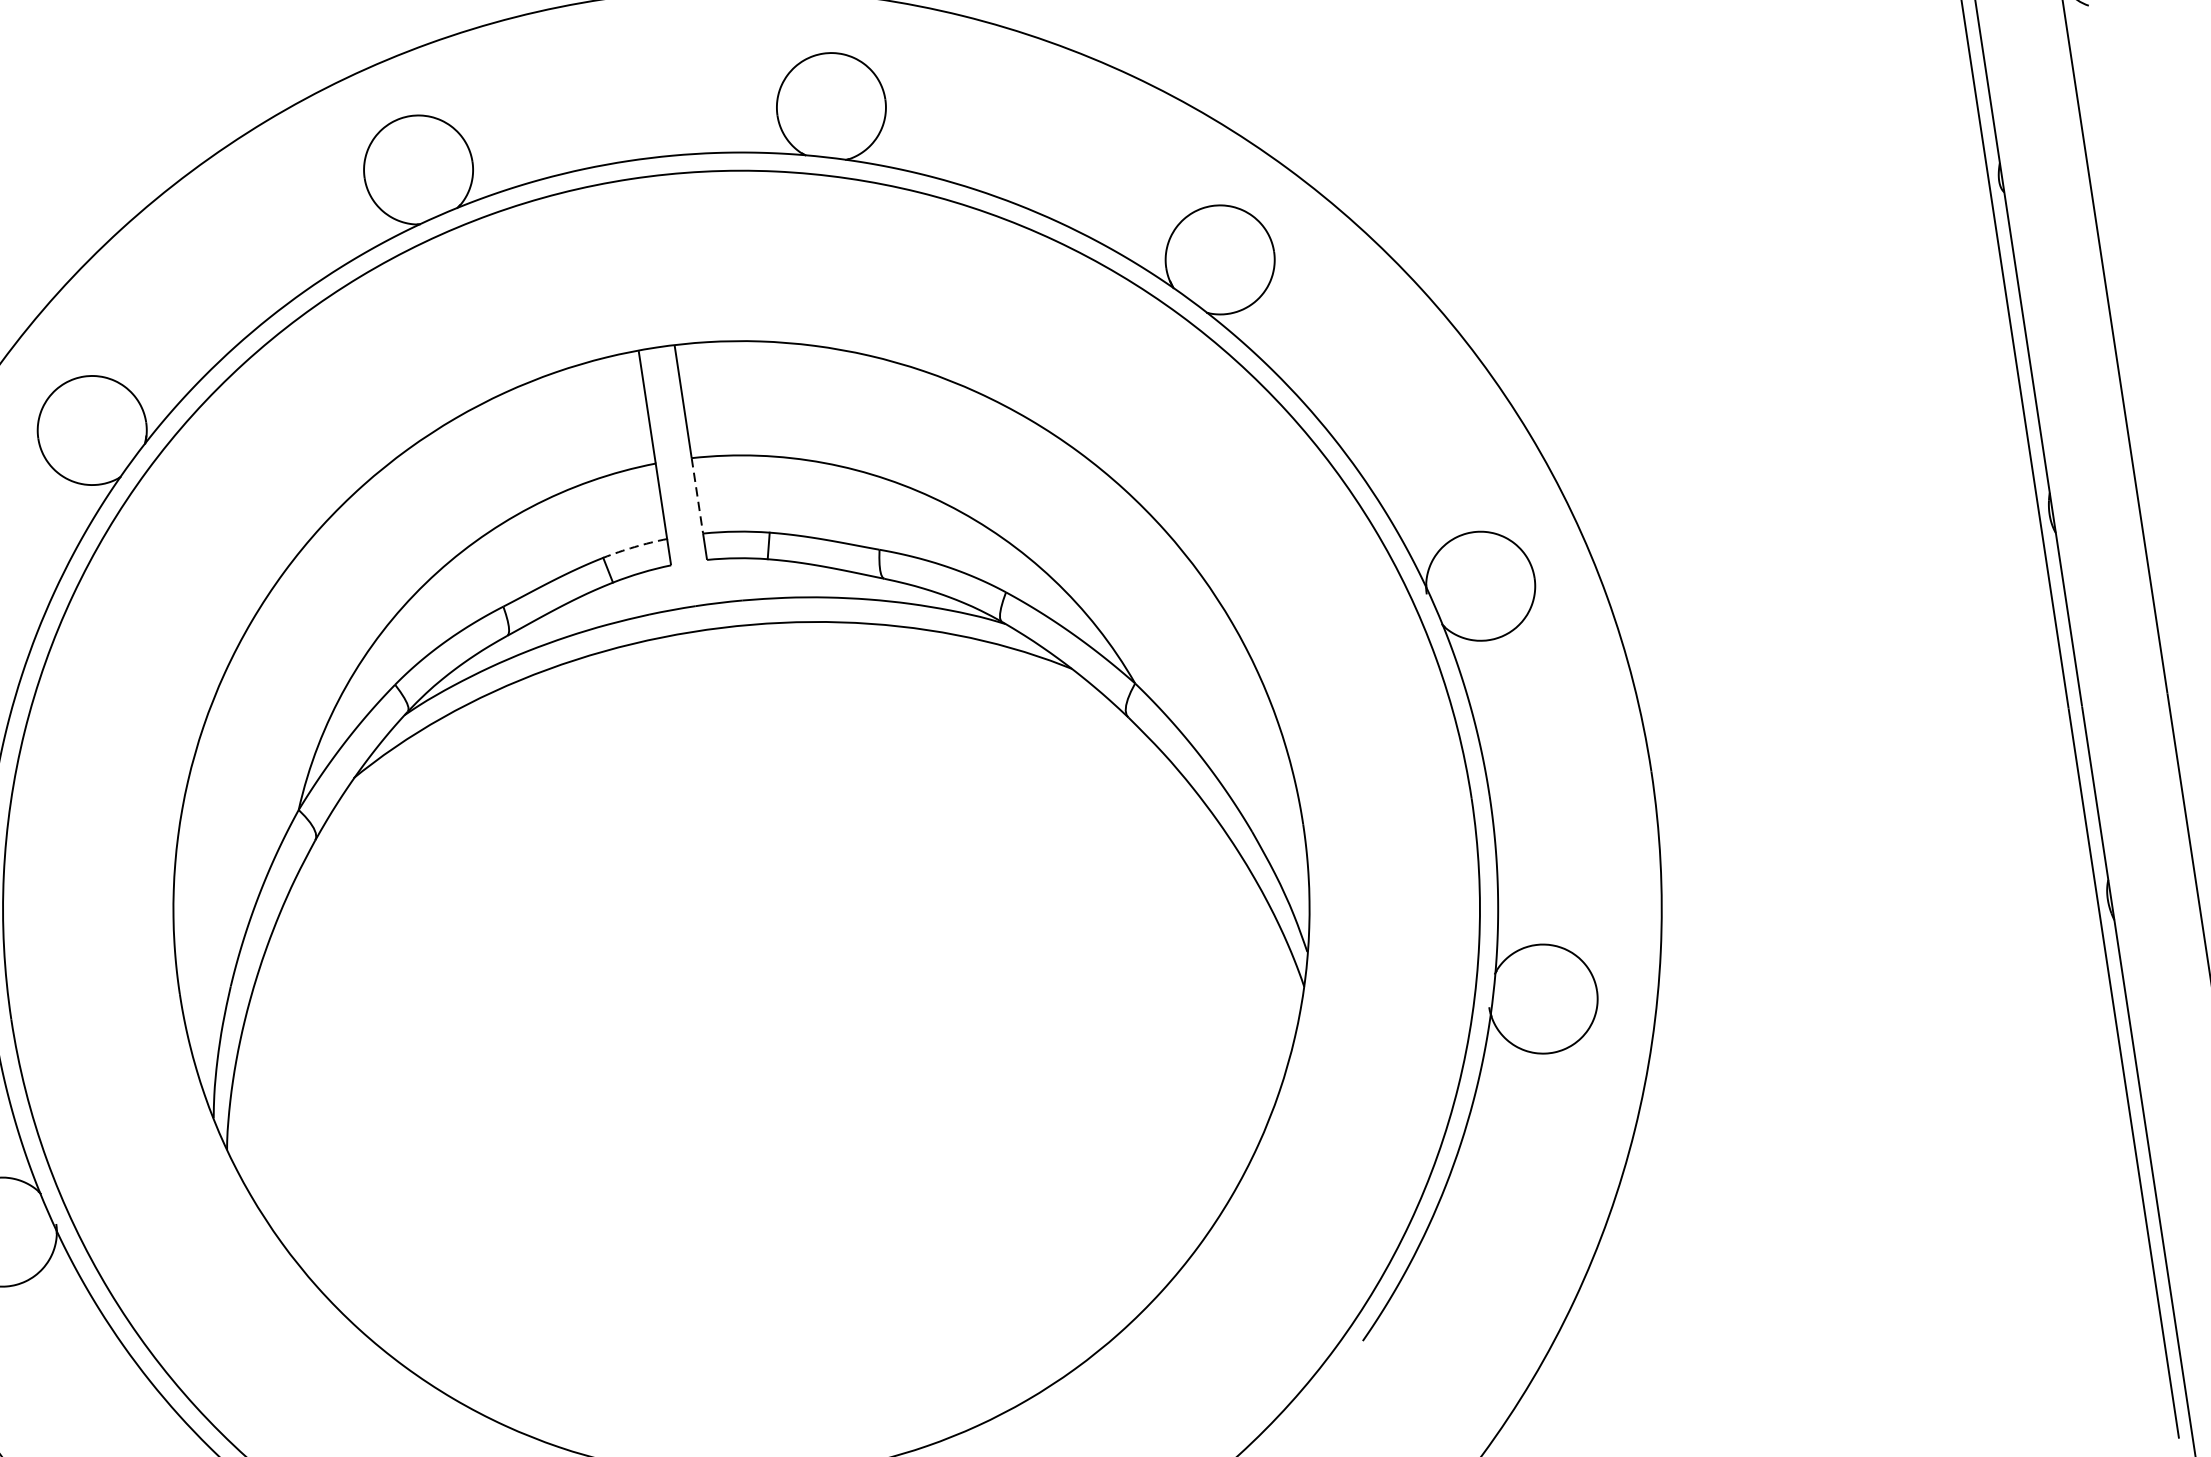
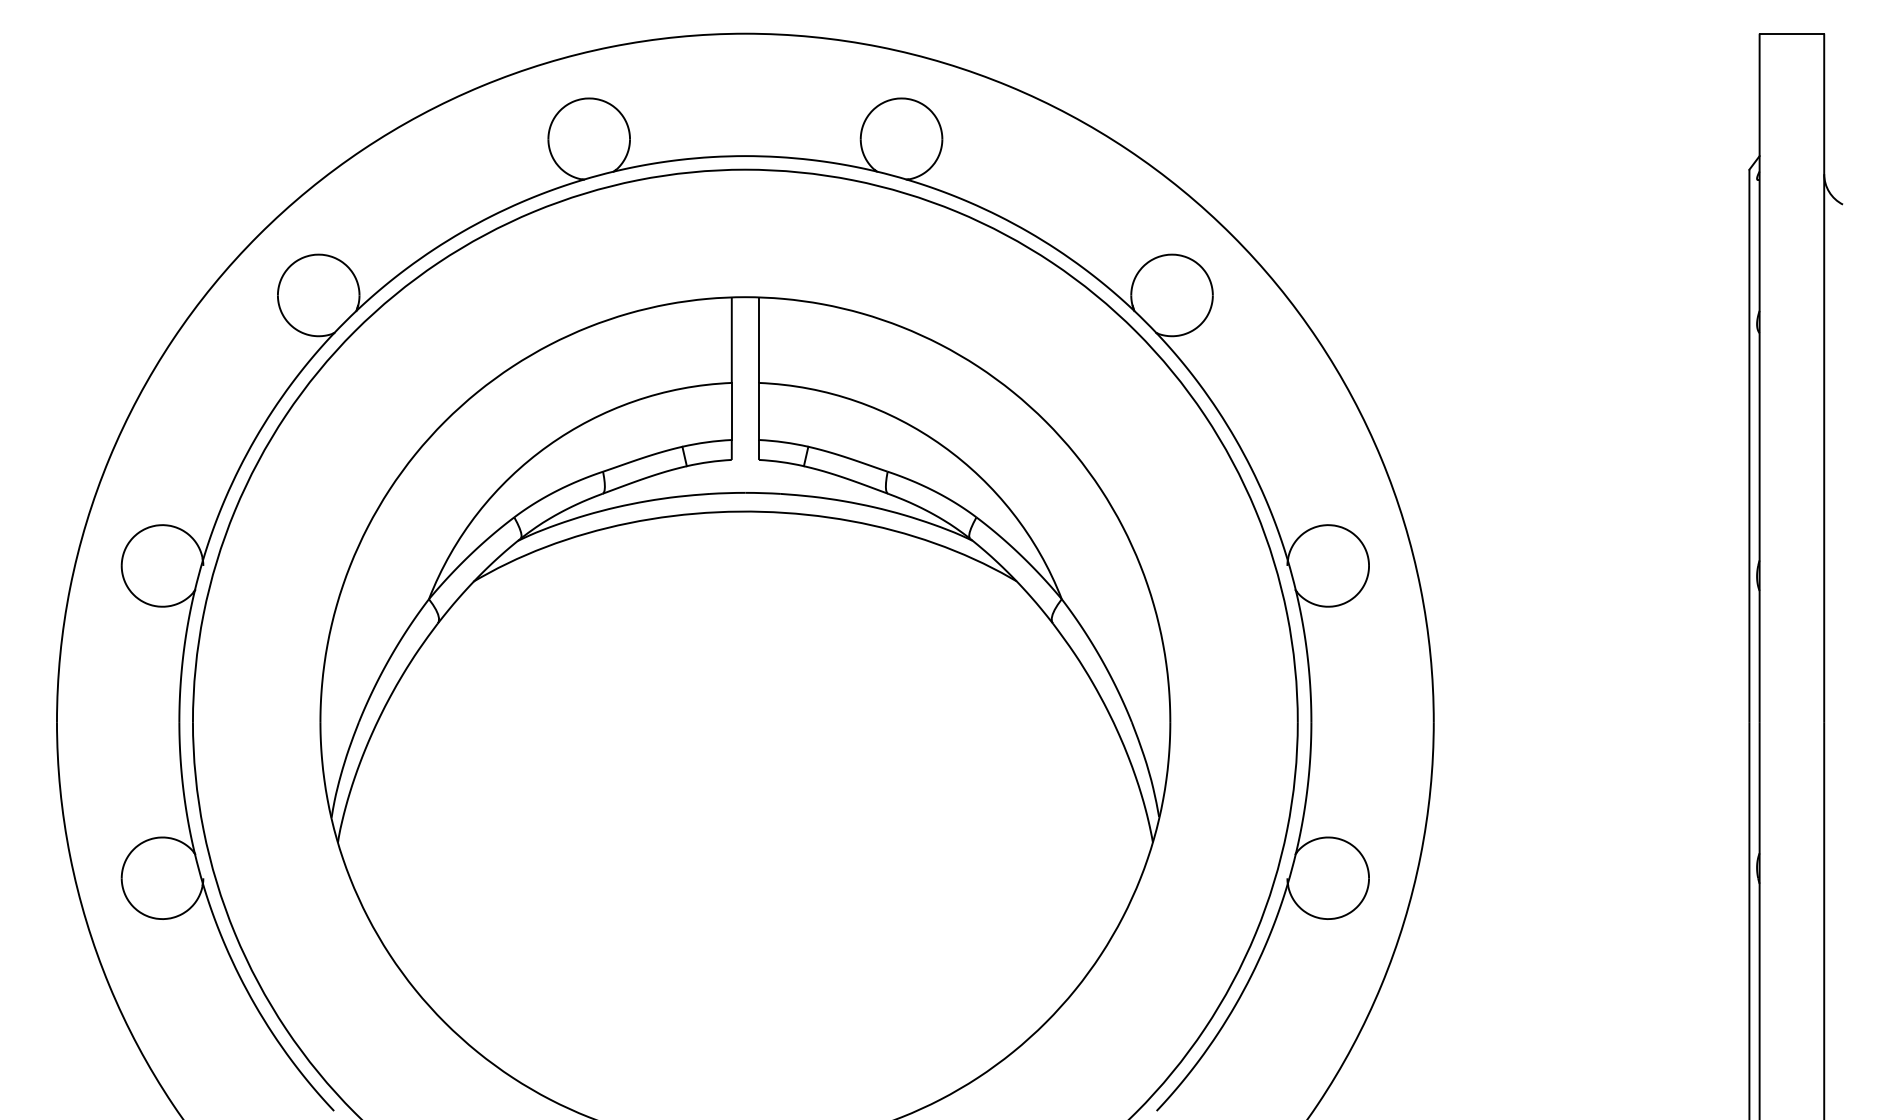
line: (696, 496) -> (758, 411), dashed -> solid
arc: (634, 547) -> (706, 442), dashed -> solid

